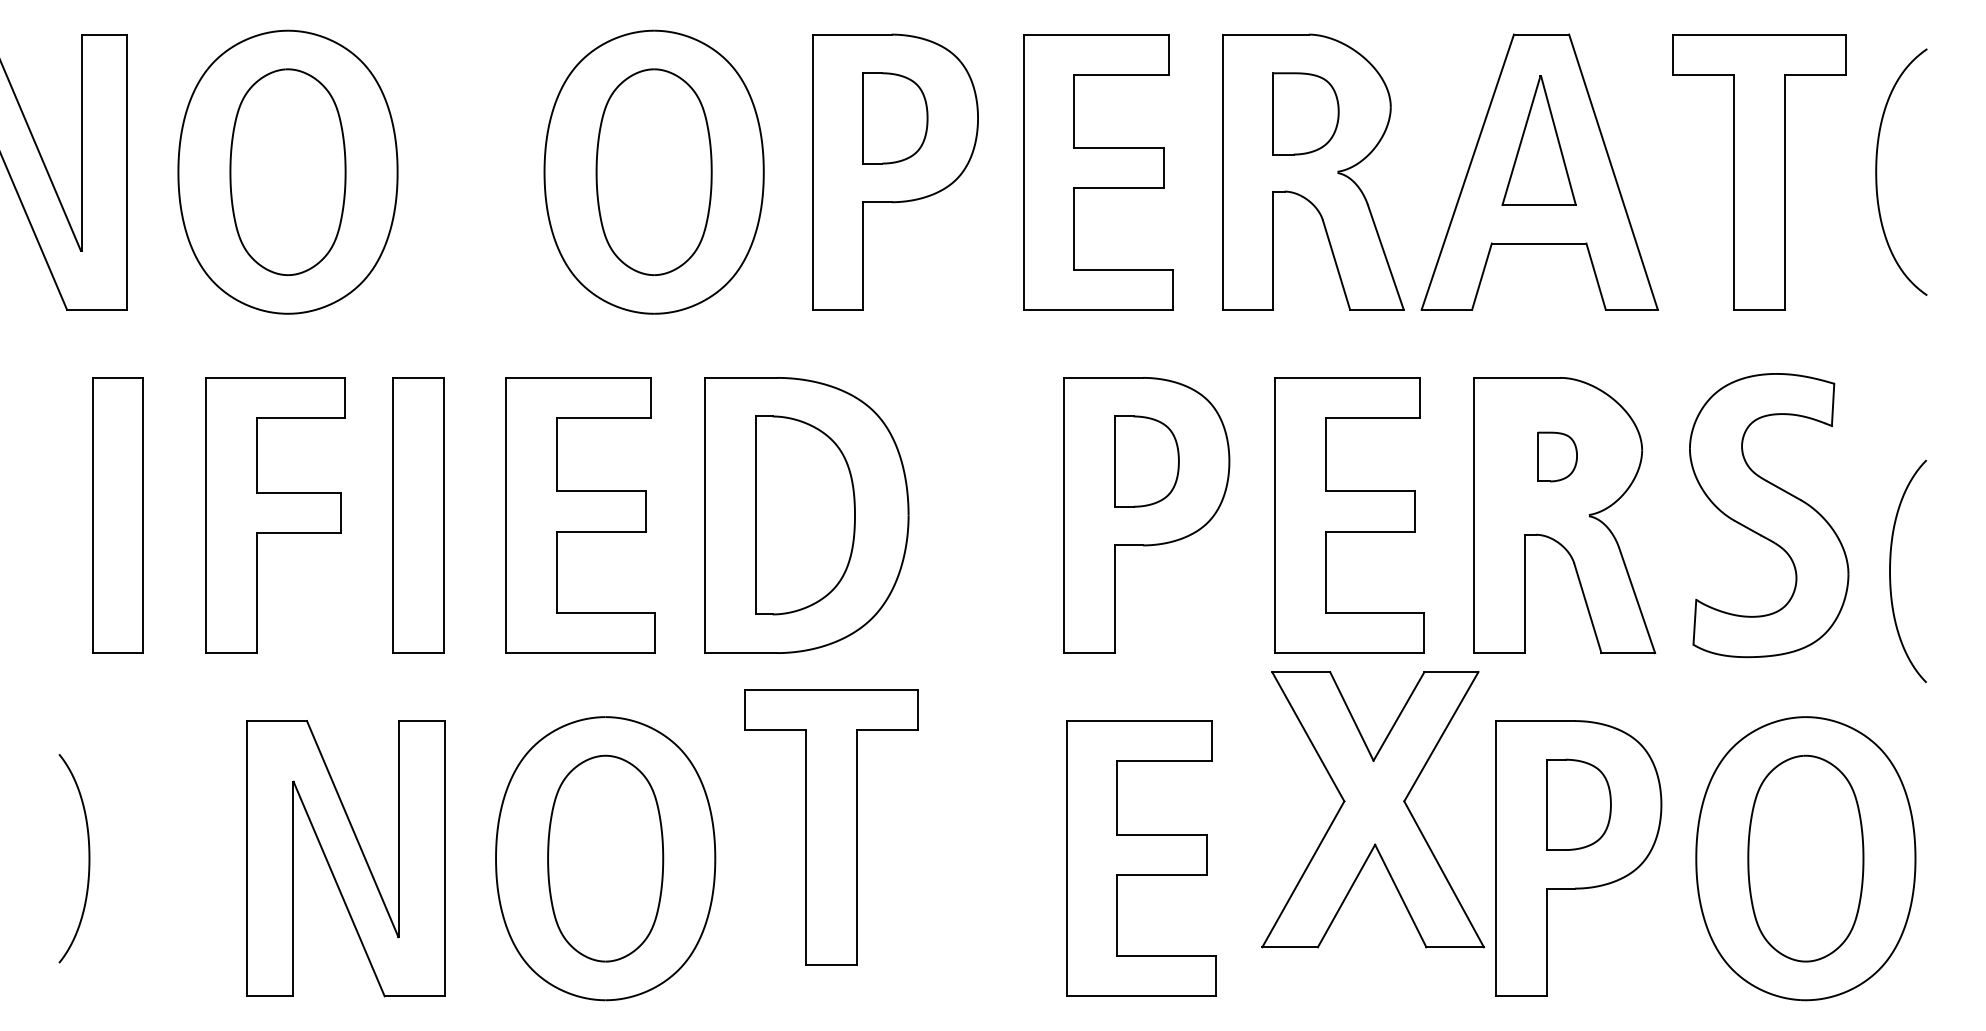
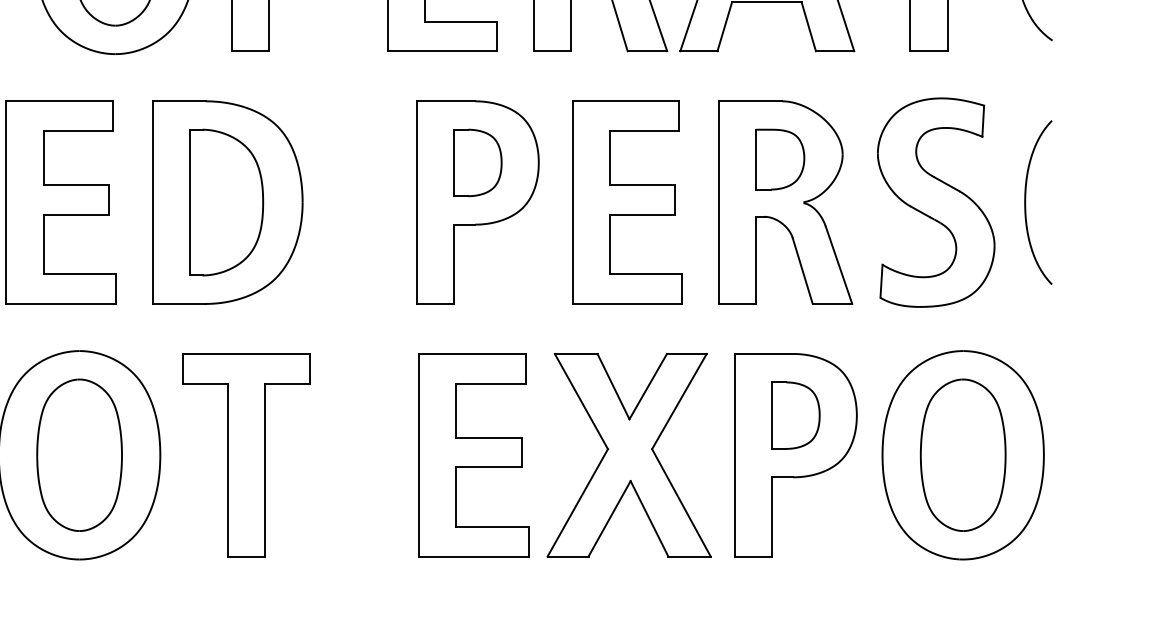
part: (1557, 456) -> (780, 159), size x1.67
curve: (1890, 570) -> (1025, 201), moved
part: (1372, 809) -> (628, 455), moved
part: (831, 827) -> (246, 455), moved

